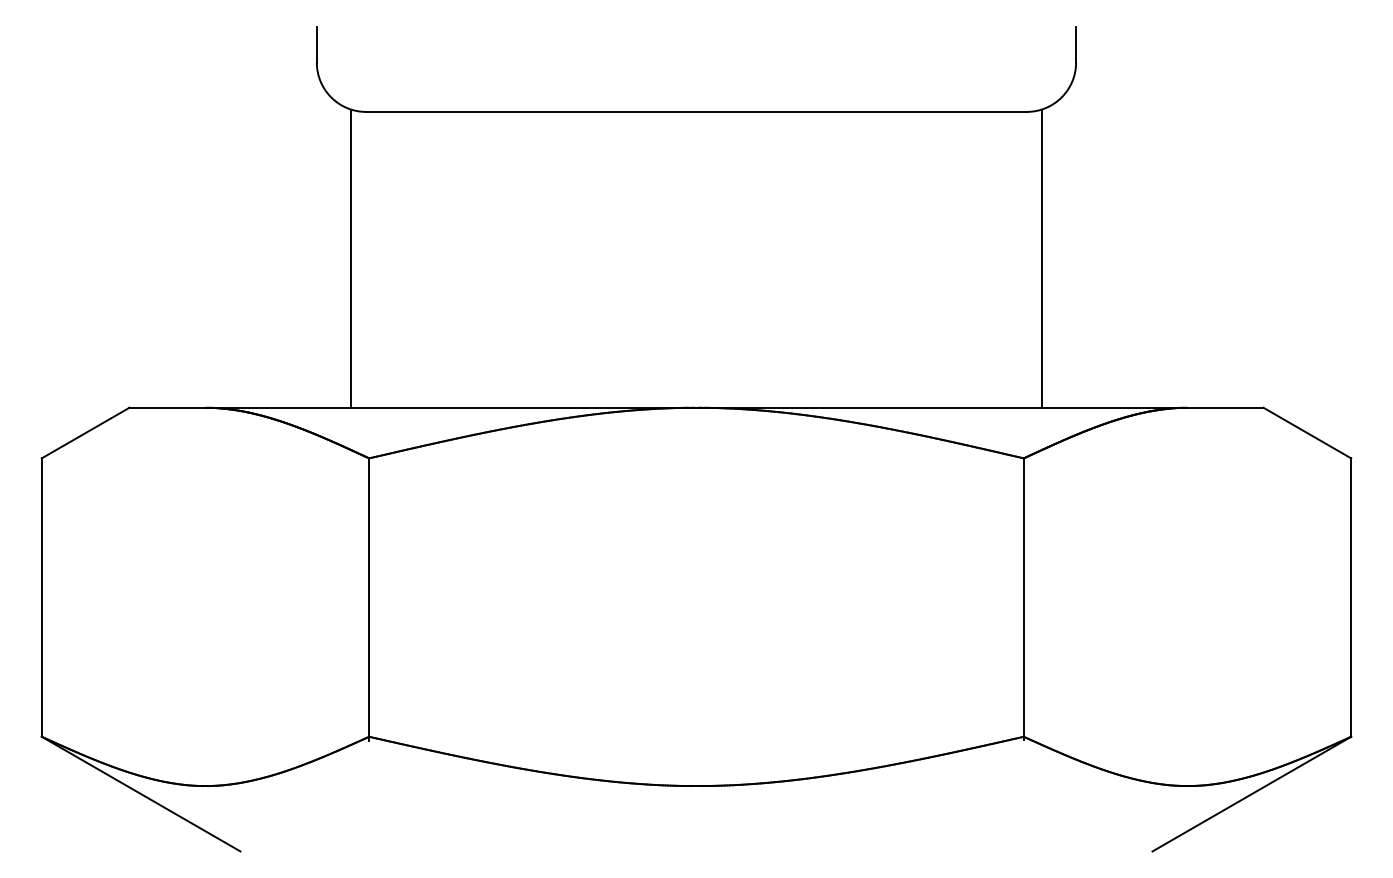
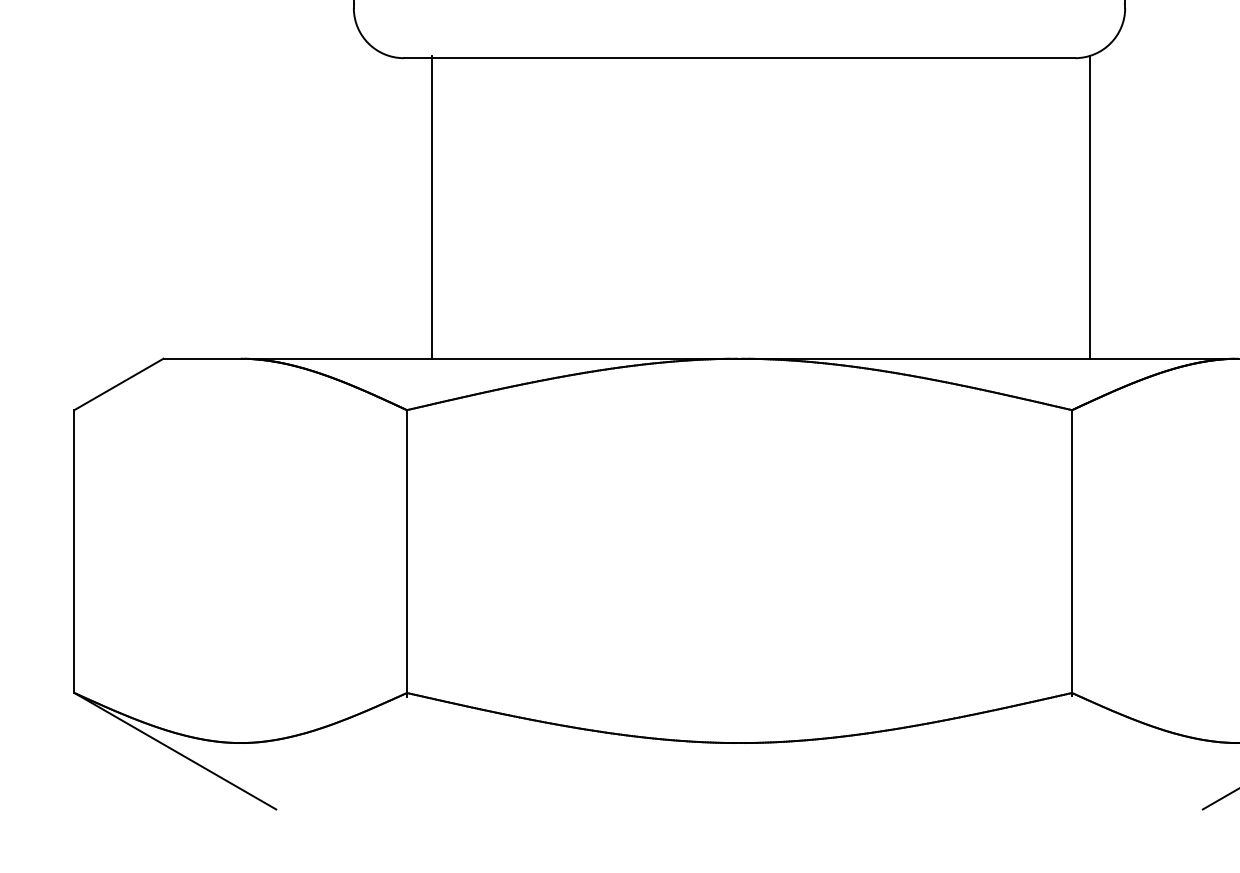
line: (351, 258) -> (431, 207), moved

